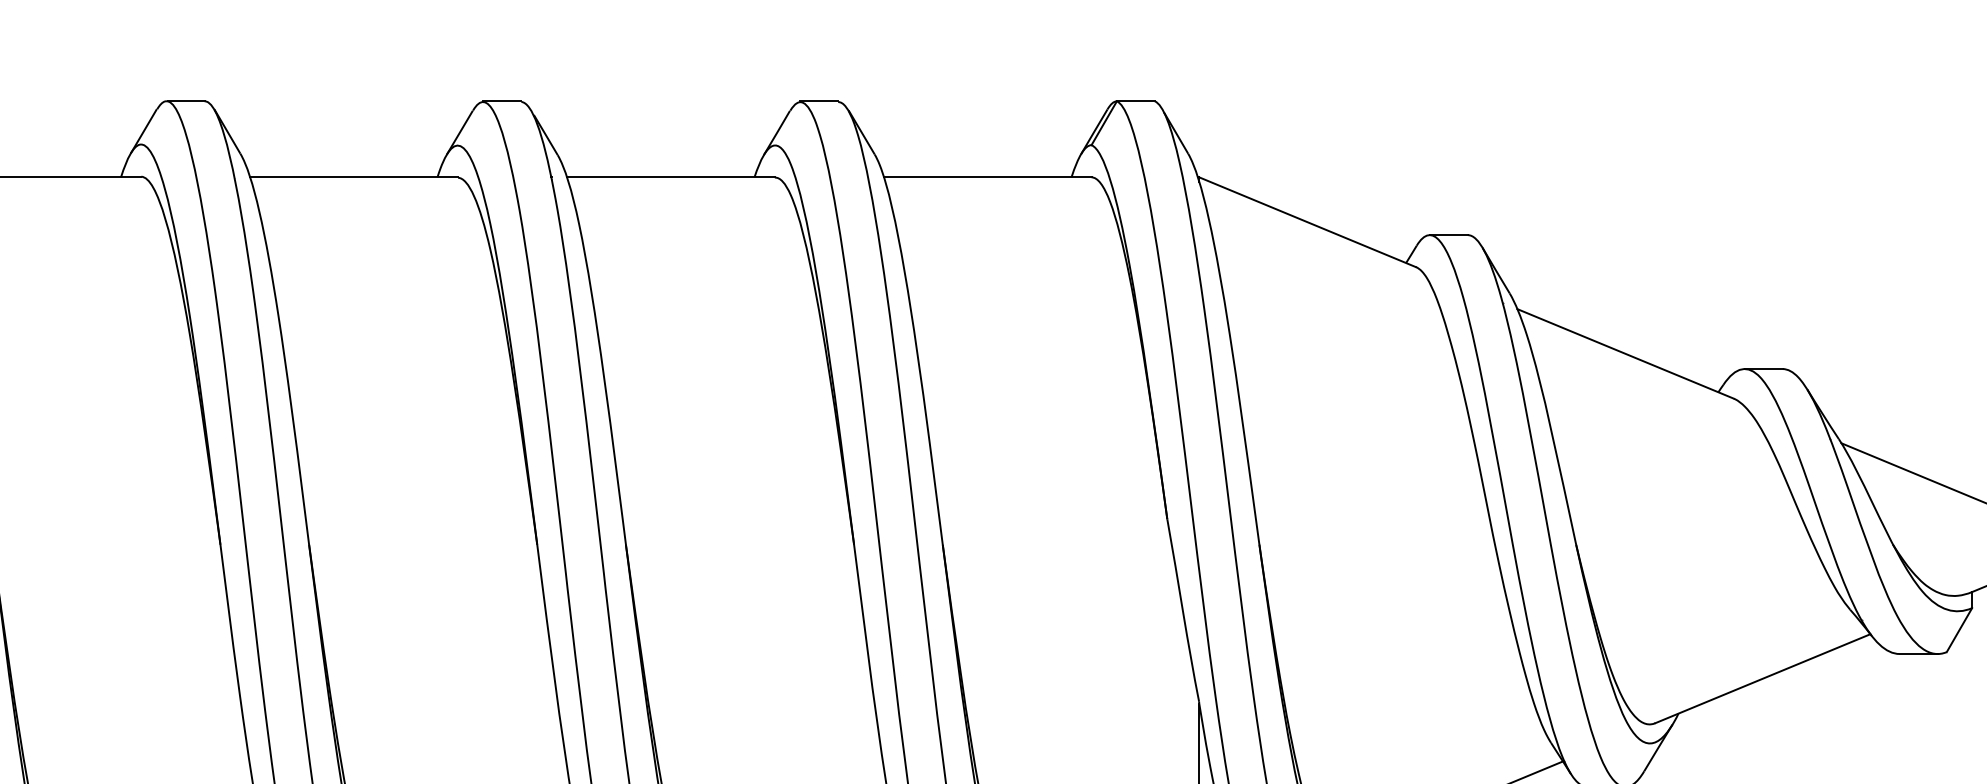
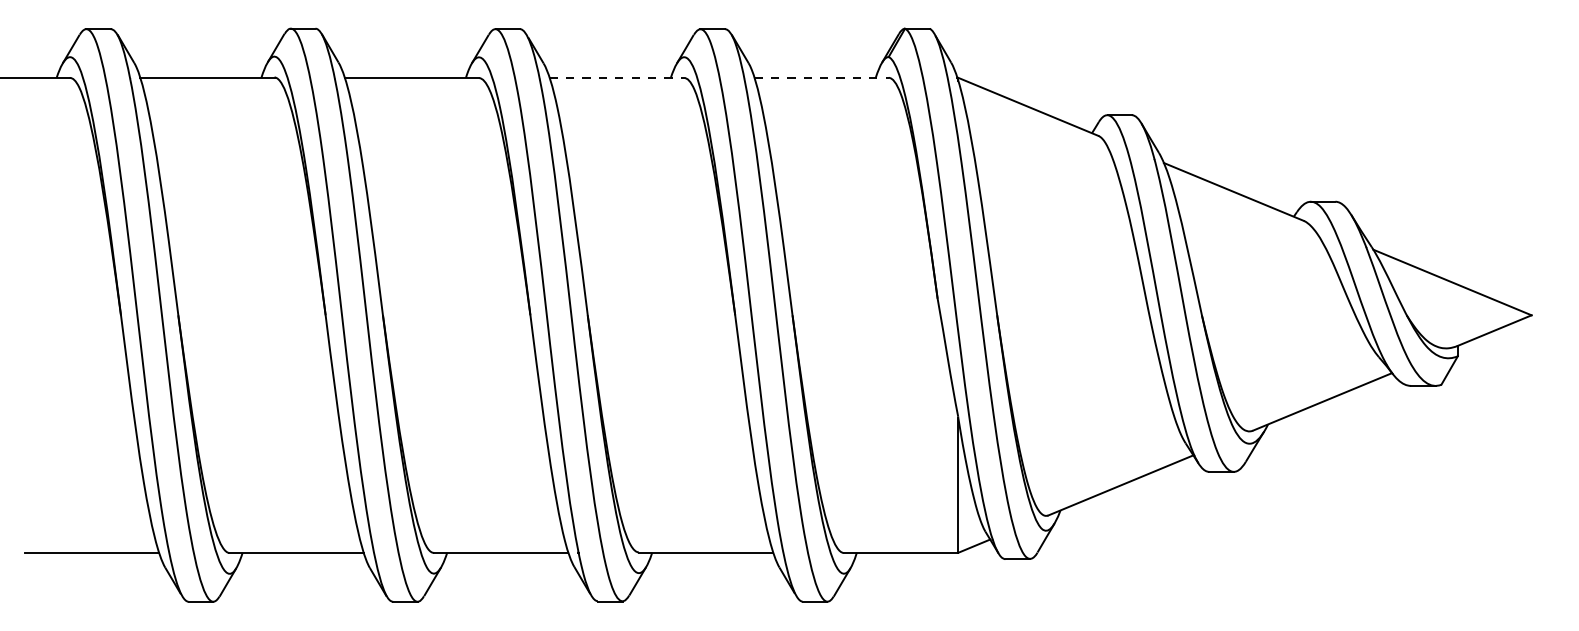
line: (671, 176) -> (617, 77), solid -> dashed
line: (989, 176) -> (822, 77), solid -> dashed

